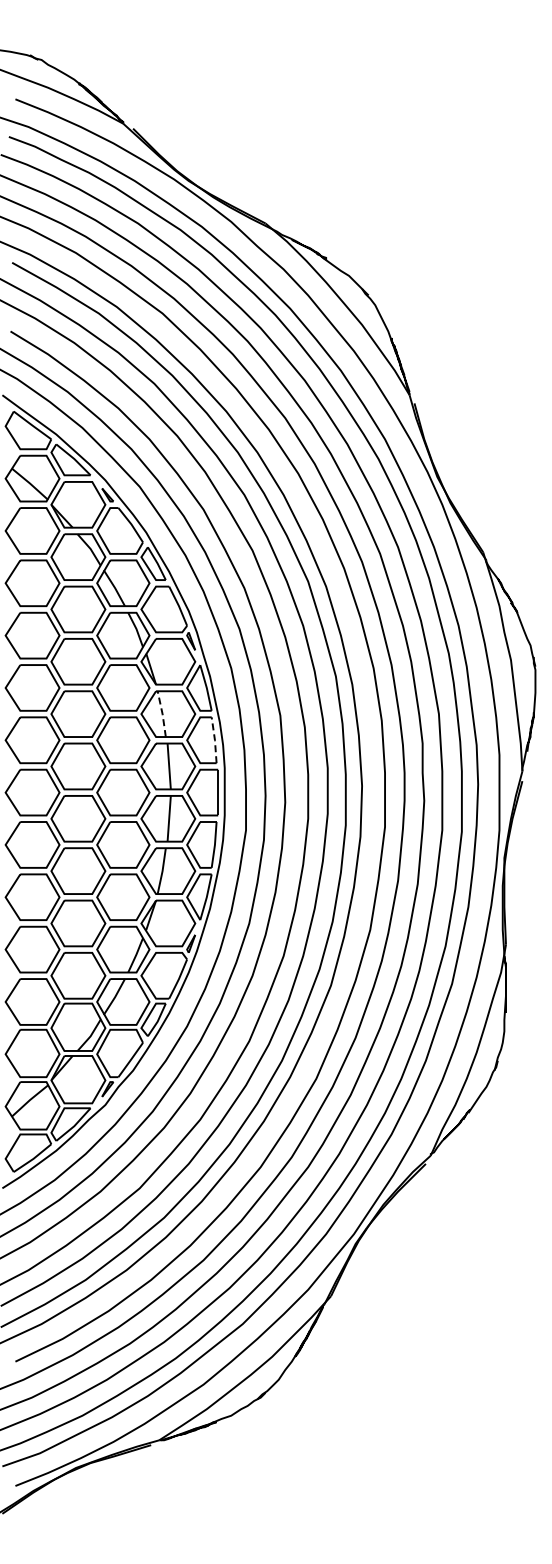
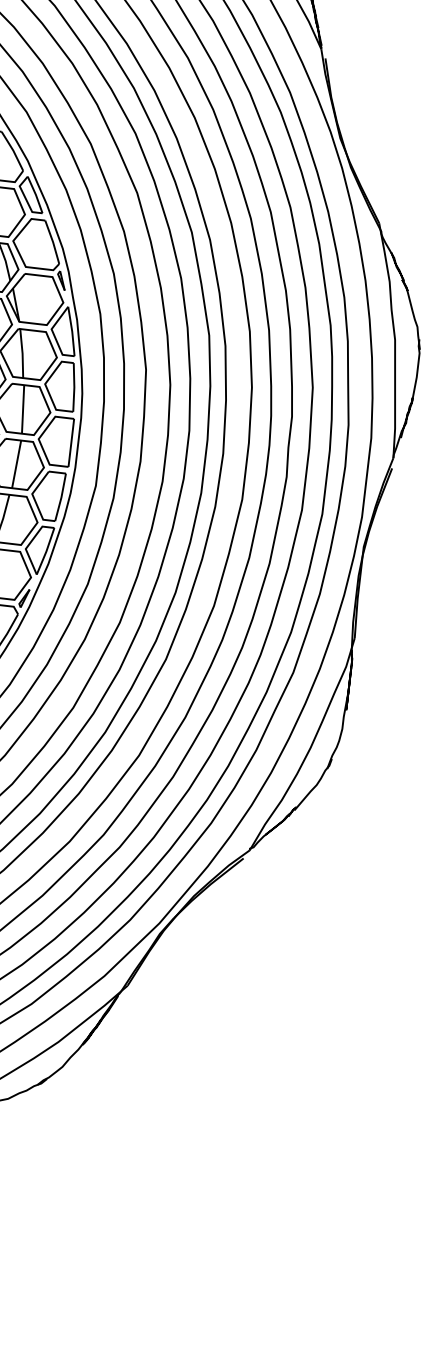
line: (162, 714) -> (22, 354), dashed -> solid
line: (214, 740) -> (73, 387), dashed -> solid

